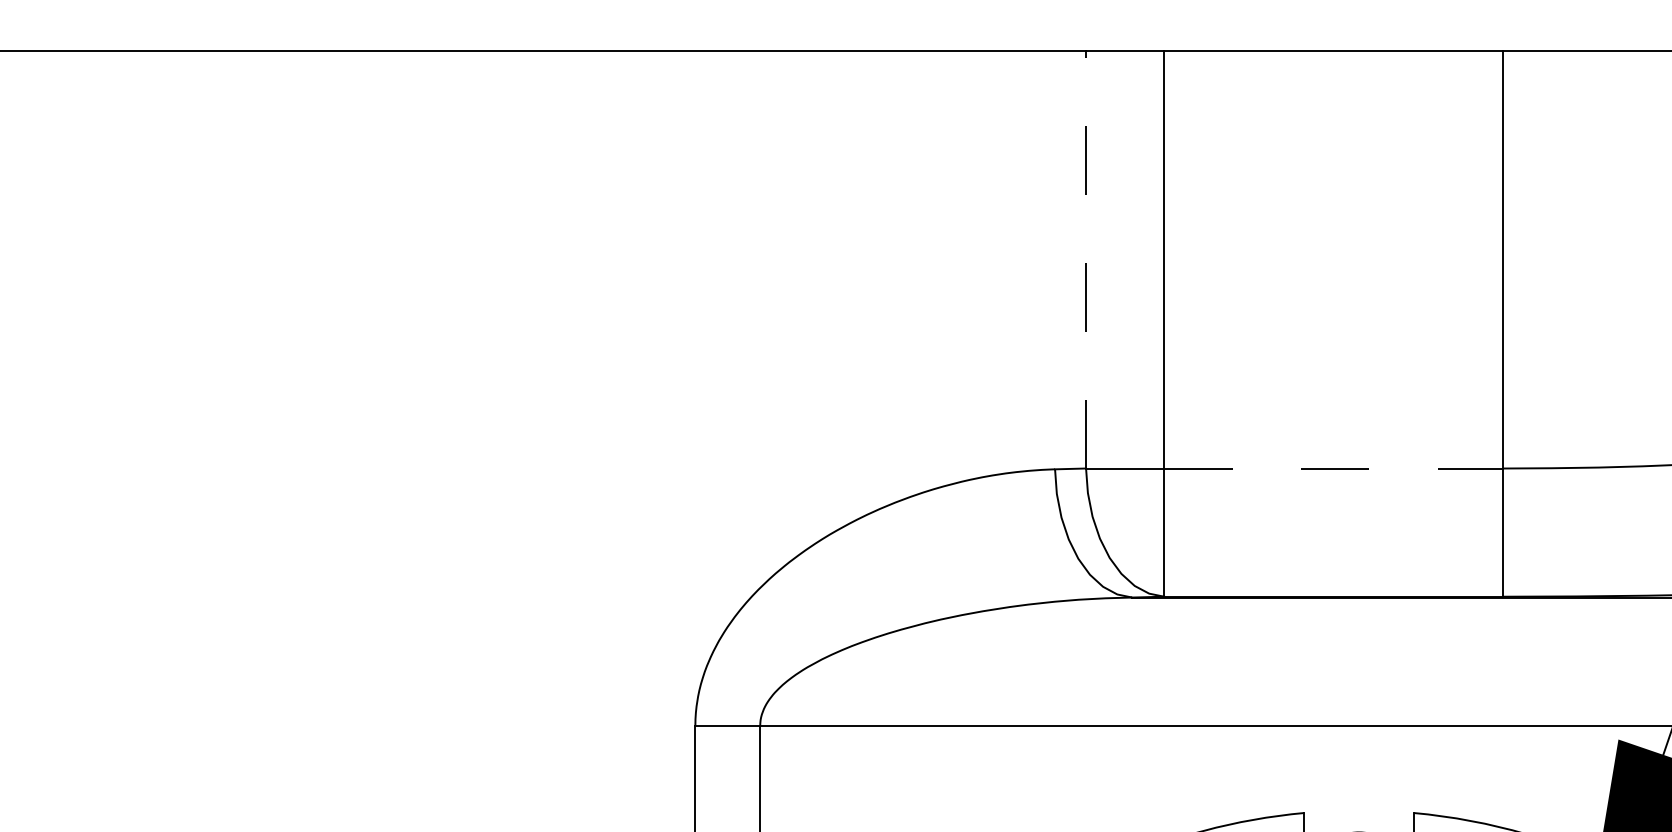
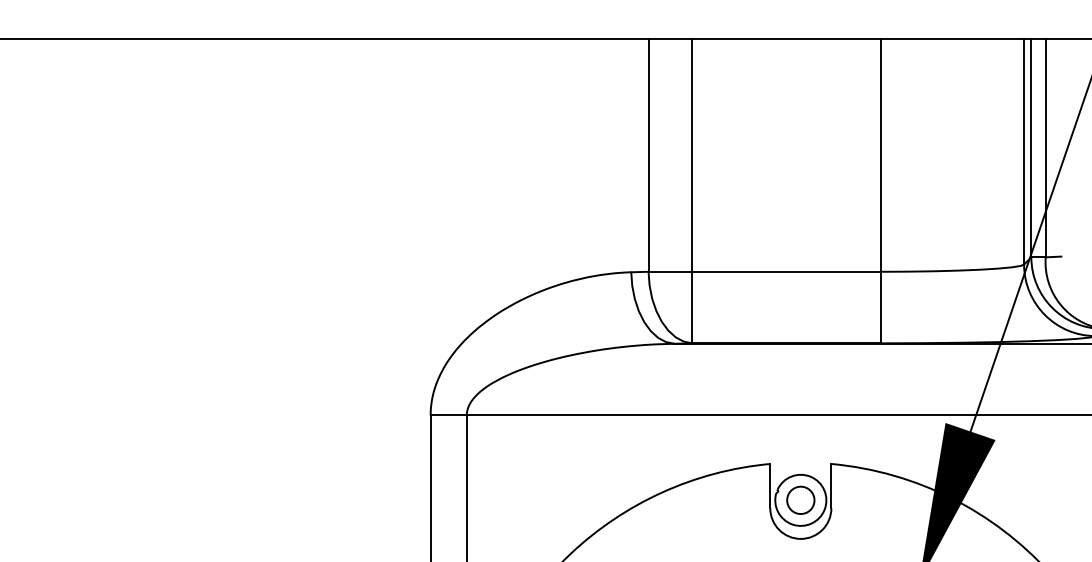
line: (1085, 258) -> (648, 154), dashed -> solid
line: (1335, 467) -> (787, 271), dashed -> solid

